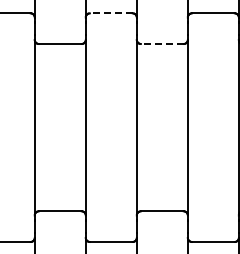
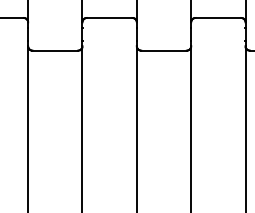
line: (110, 13) -> (108, 18), dashed -> solid
line: (161, 44) -> (163, 51), dashed -> solid

